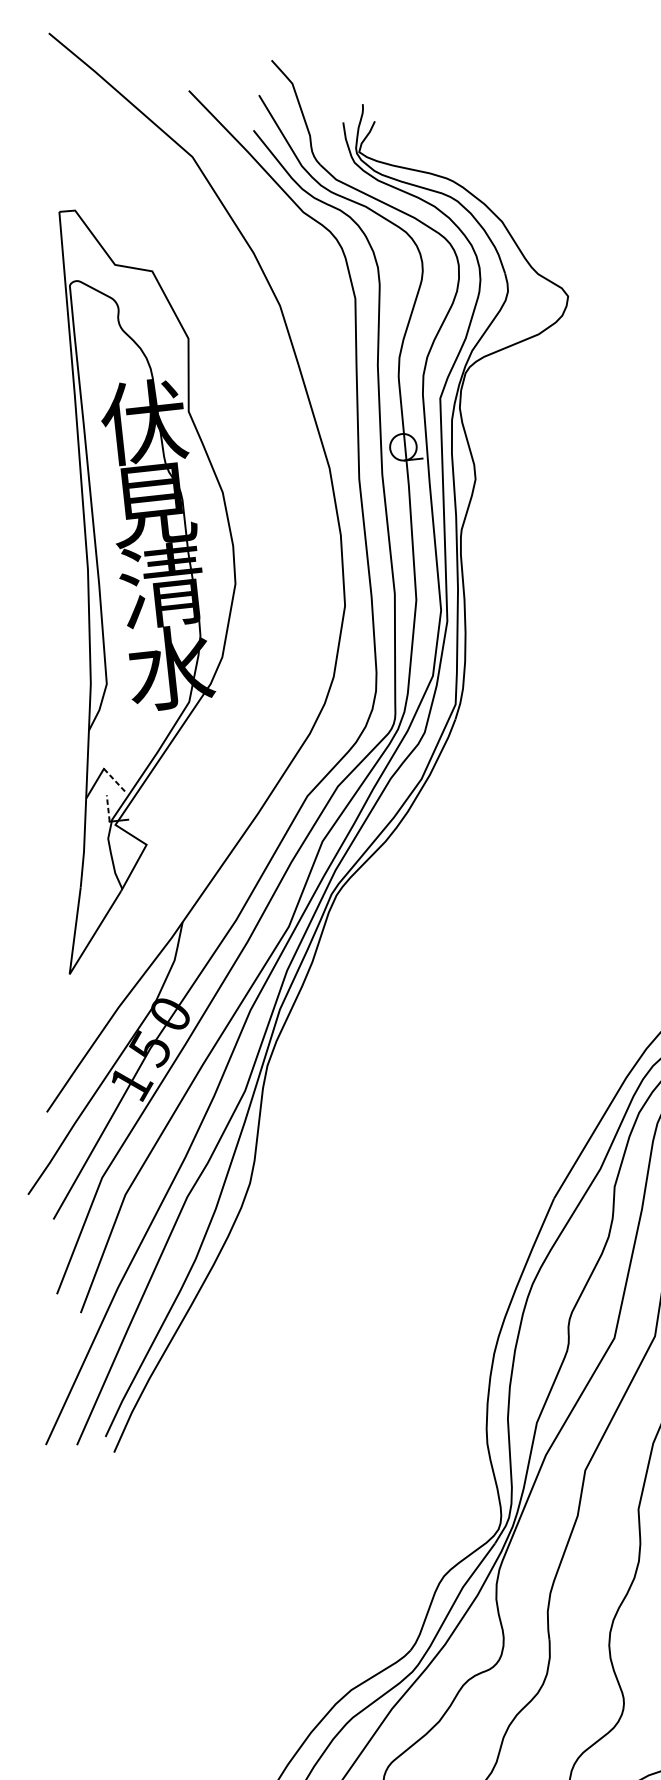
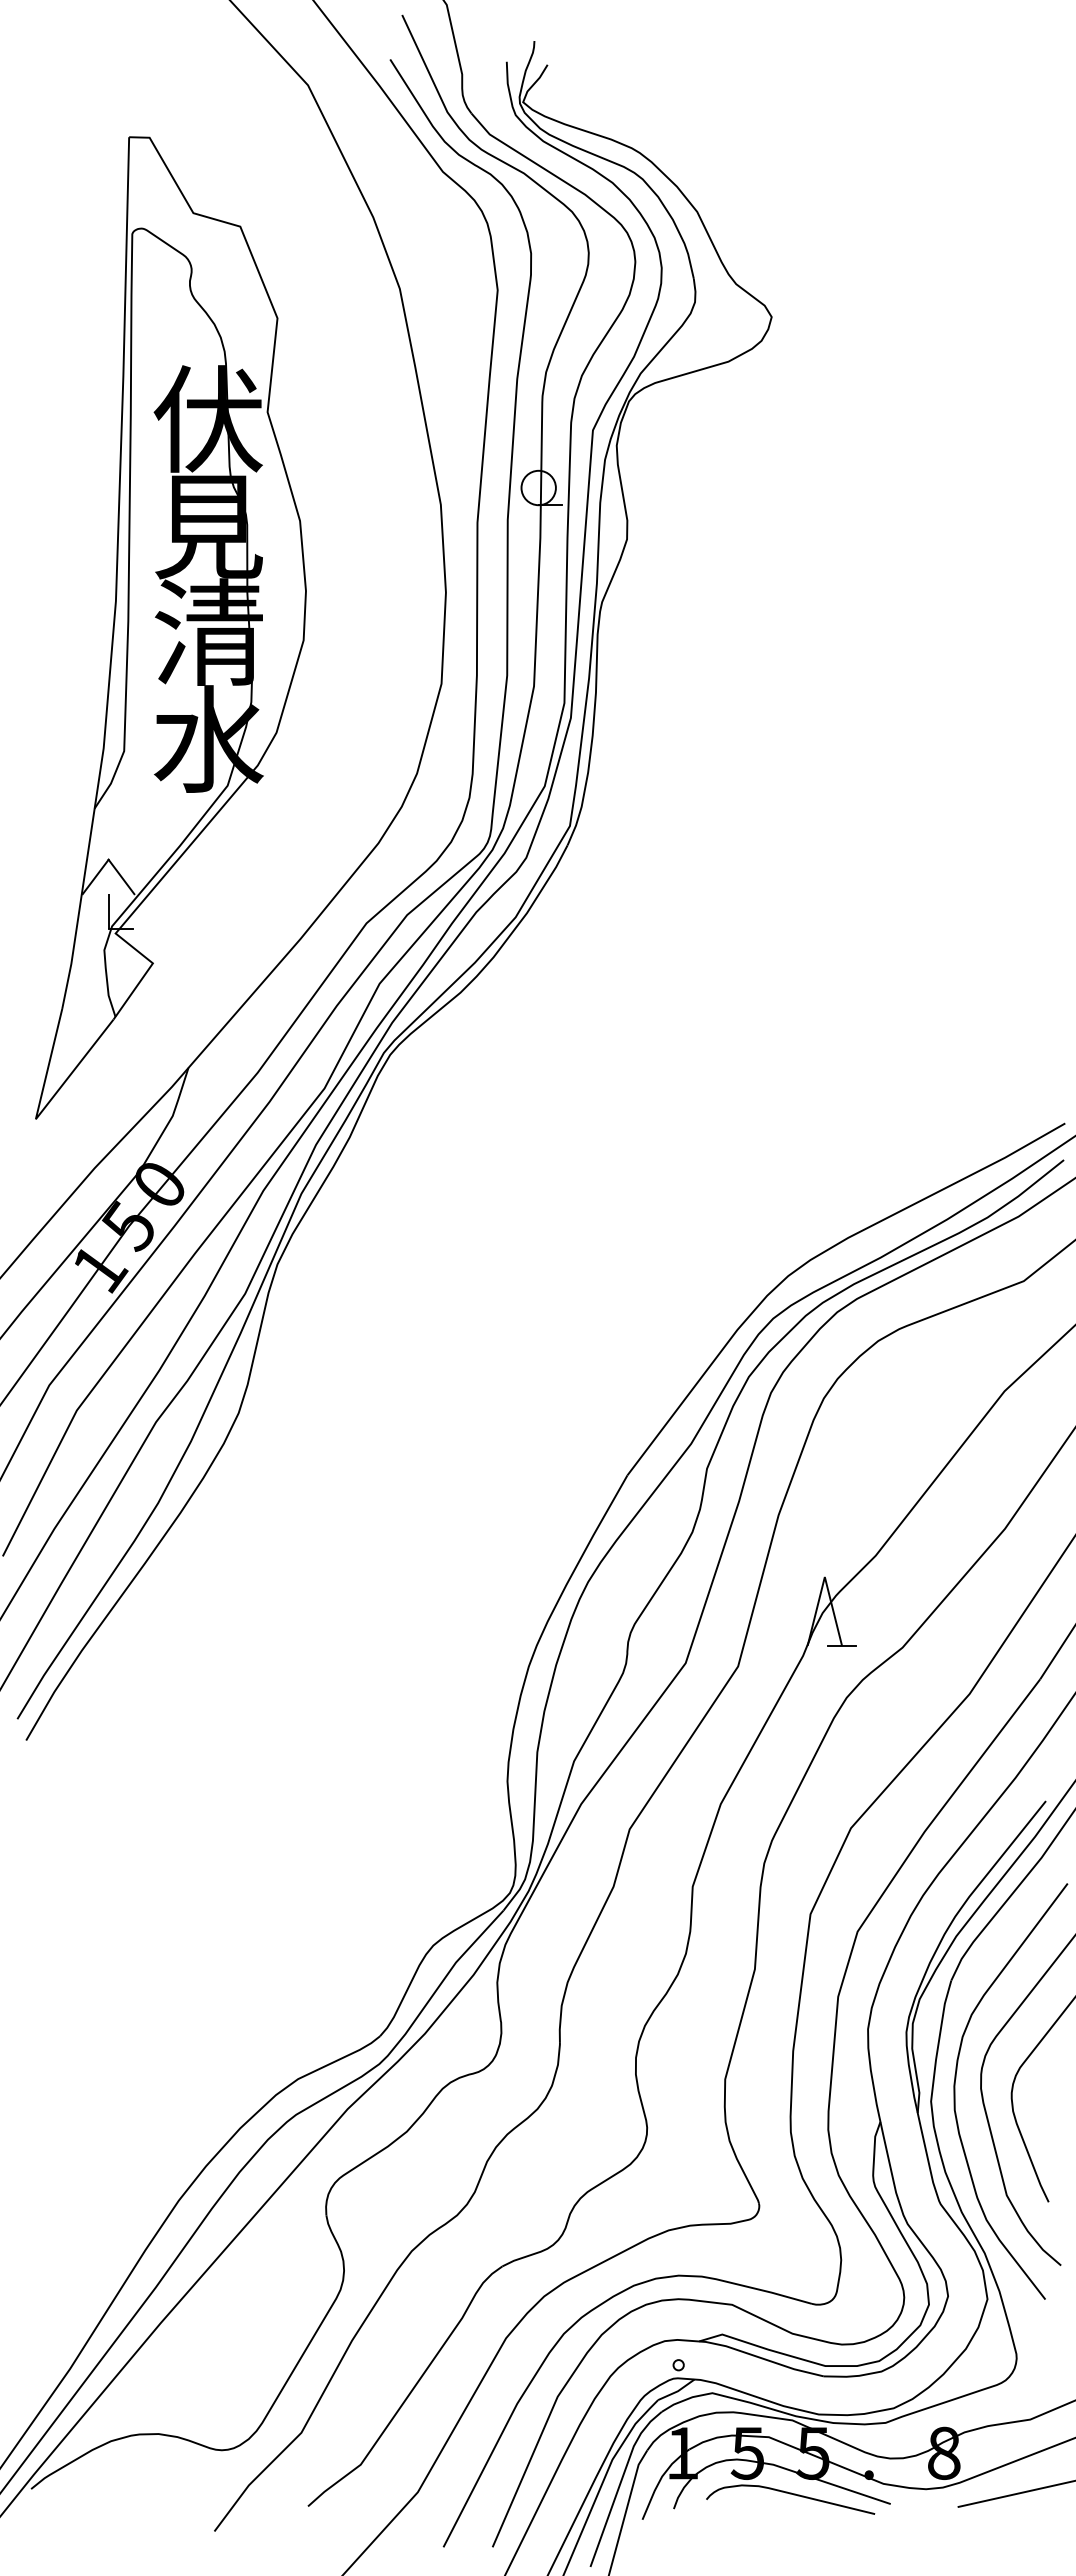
line: (115, 781) -> (121, 877), dashed -> solid
line: (108, 807) -> (108, 910), dashed -> solid

